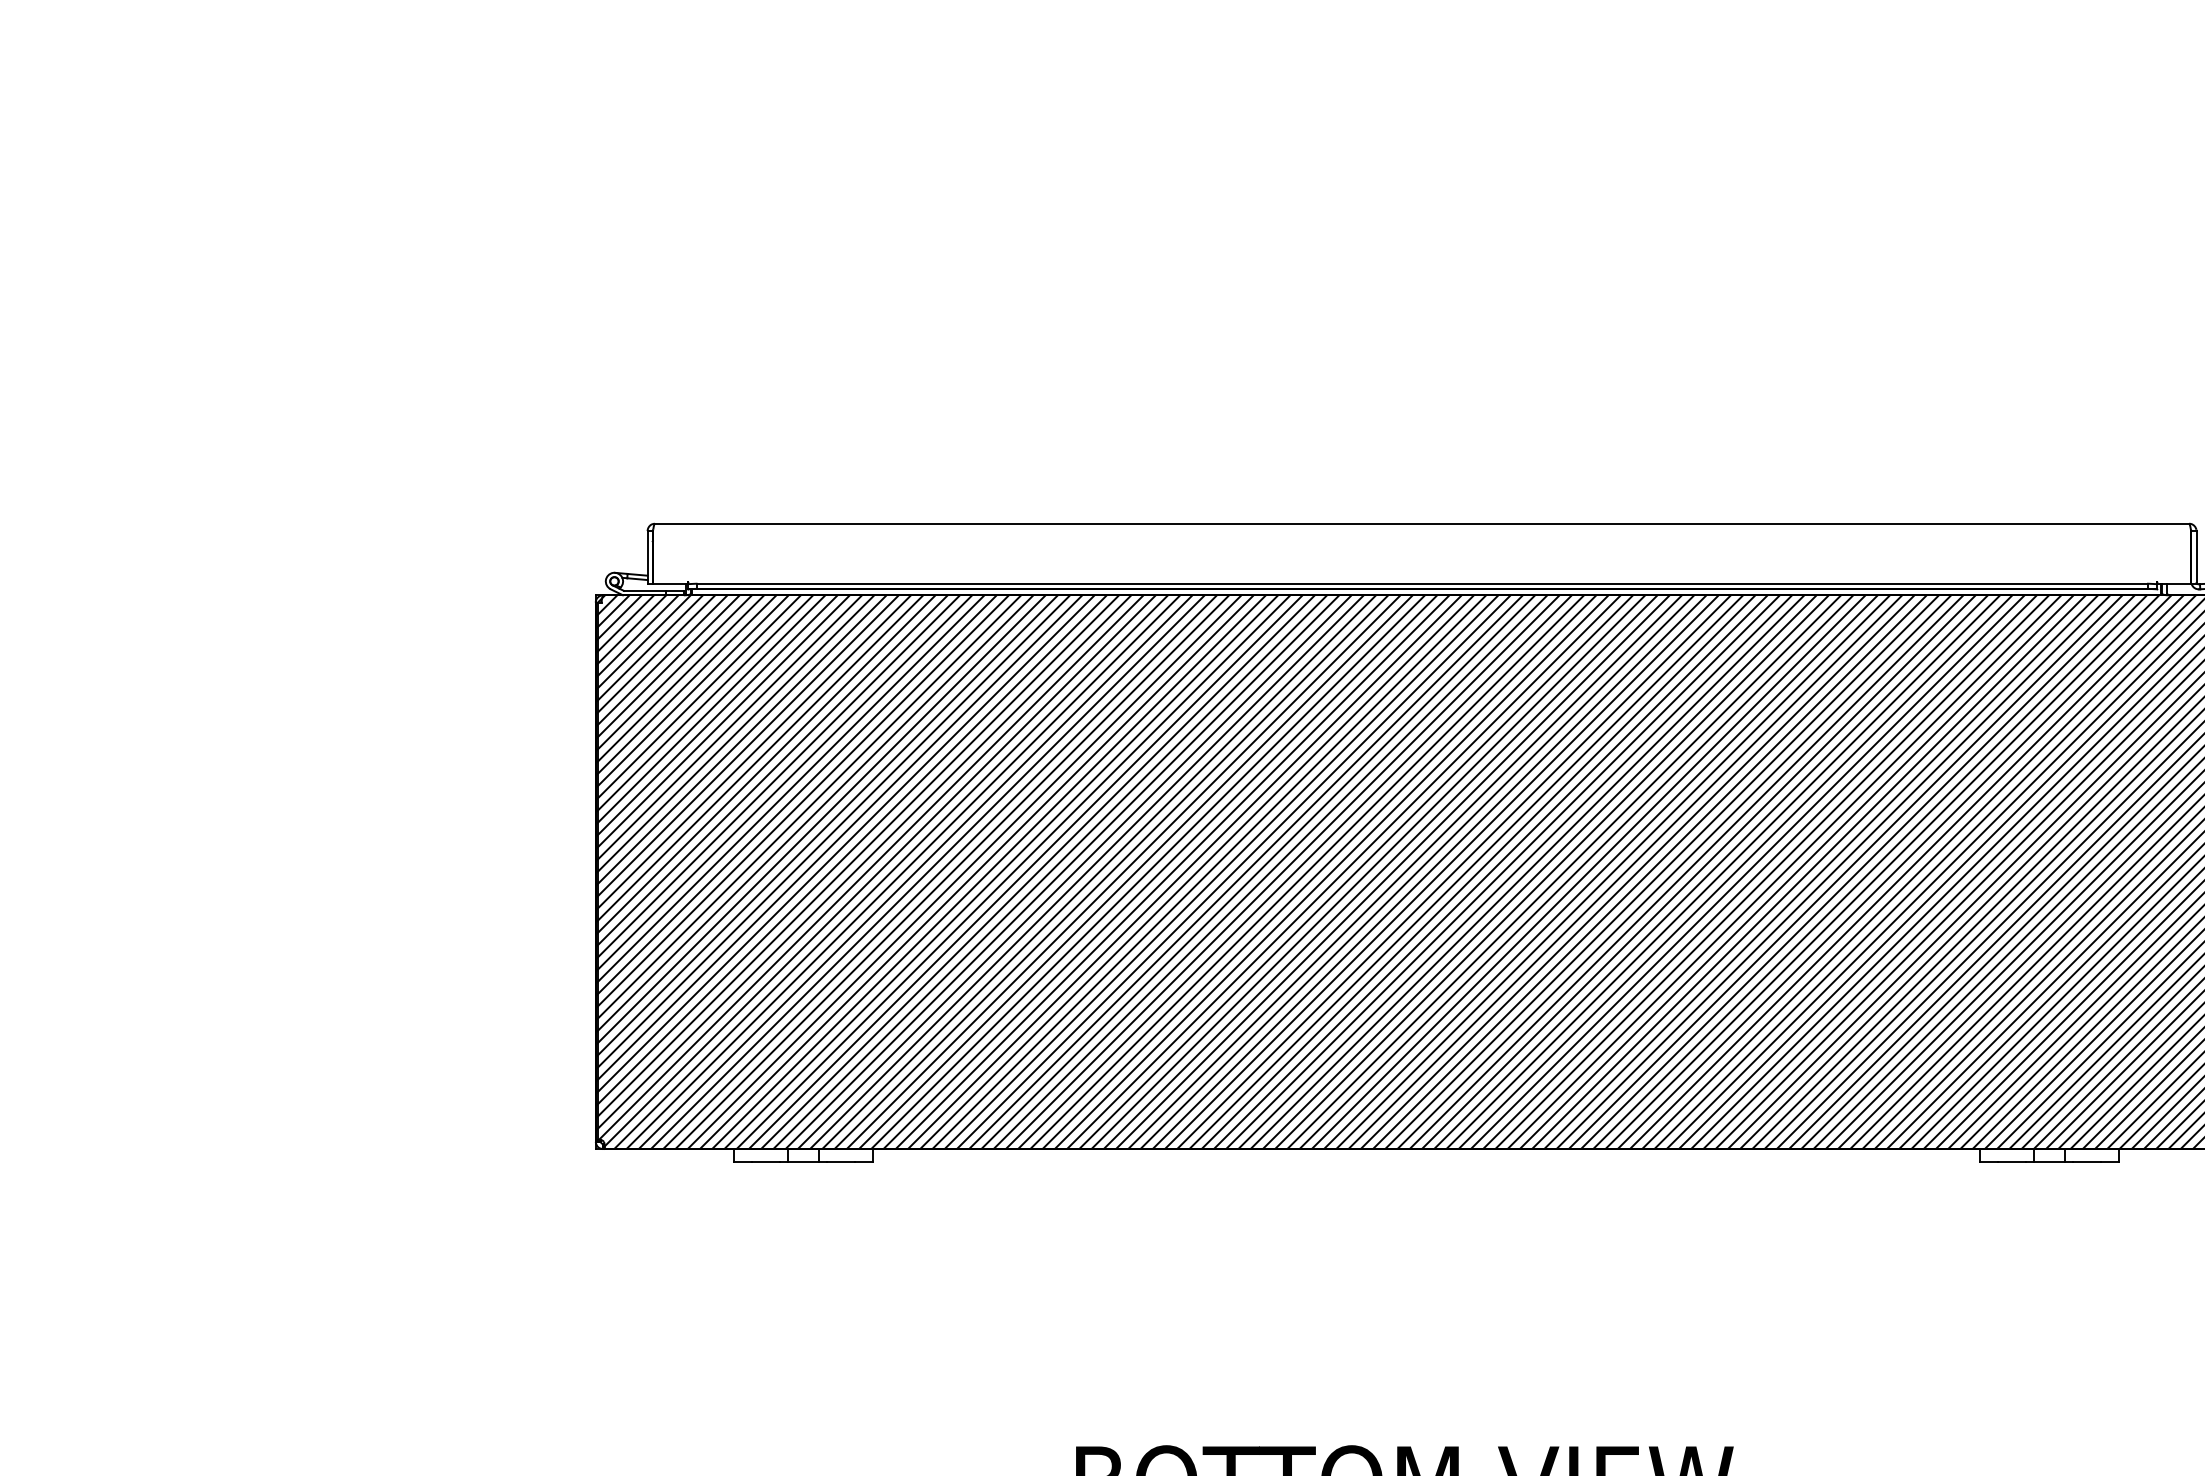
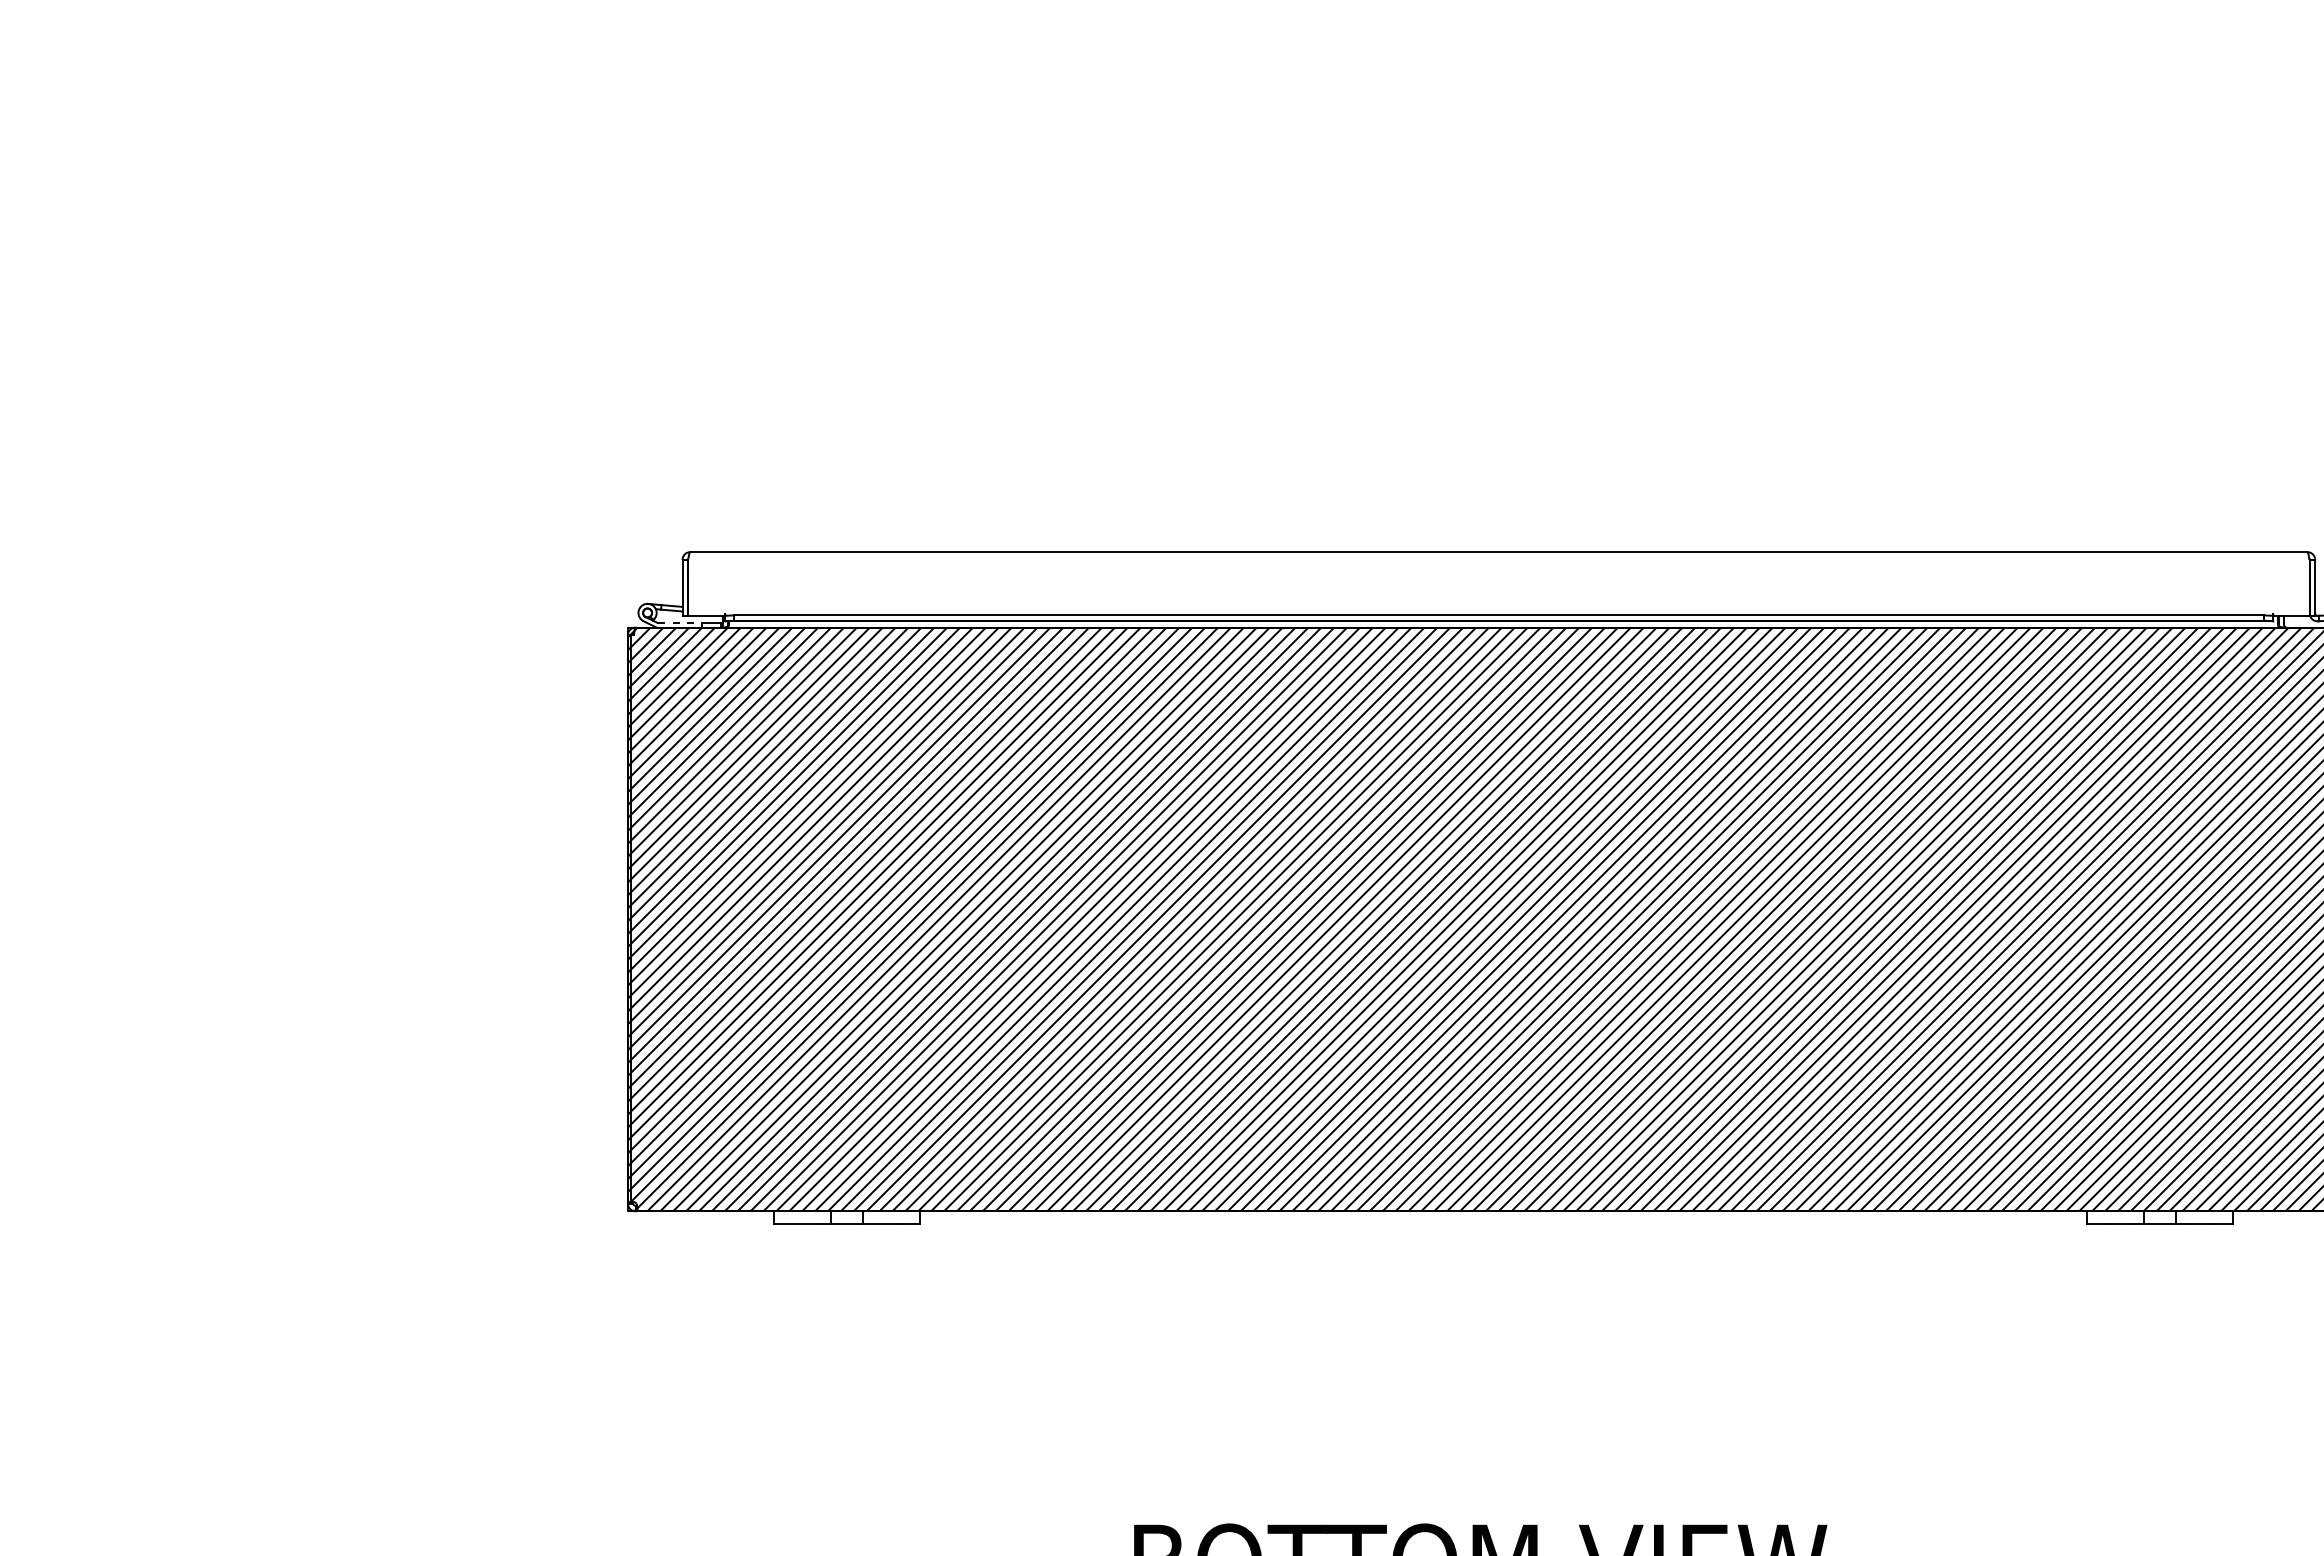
line: (645, 591) -> (680, 623), solid -> dashed

